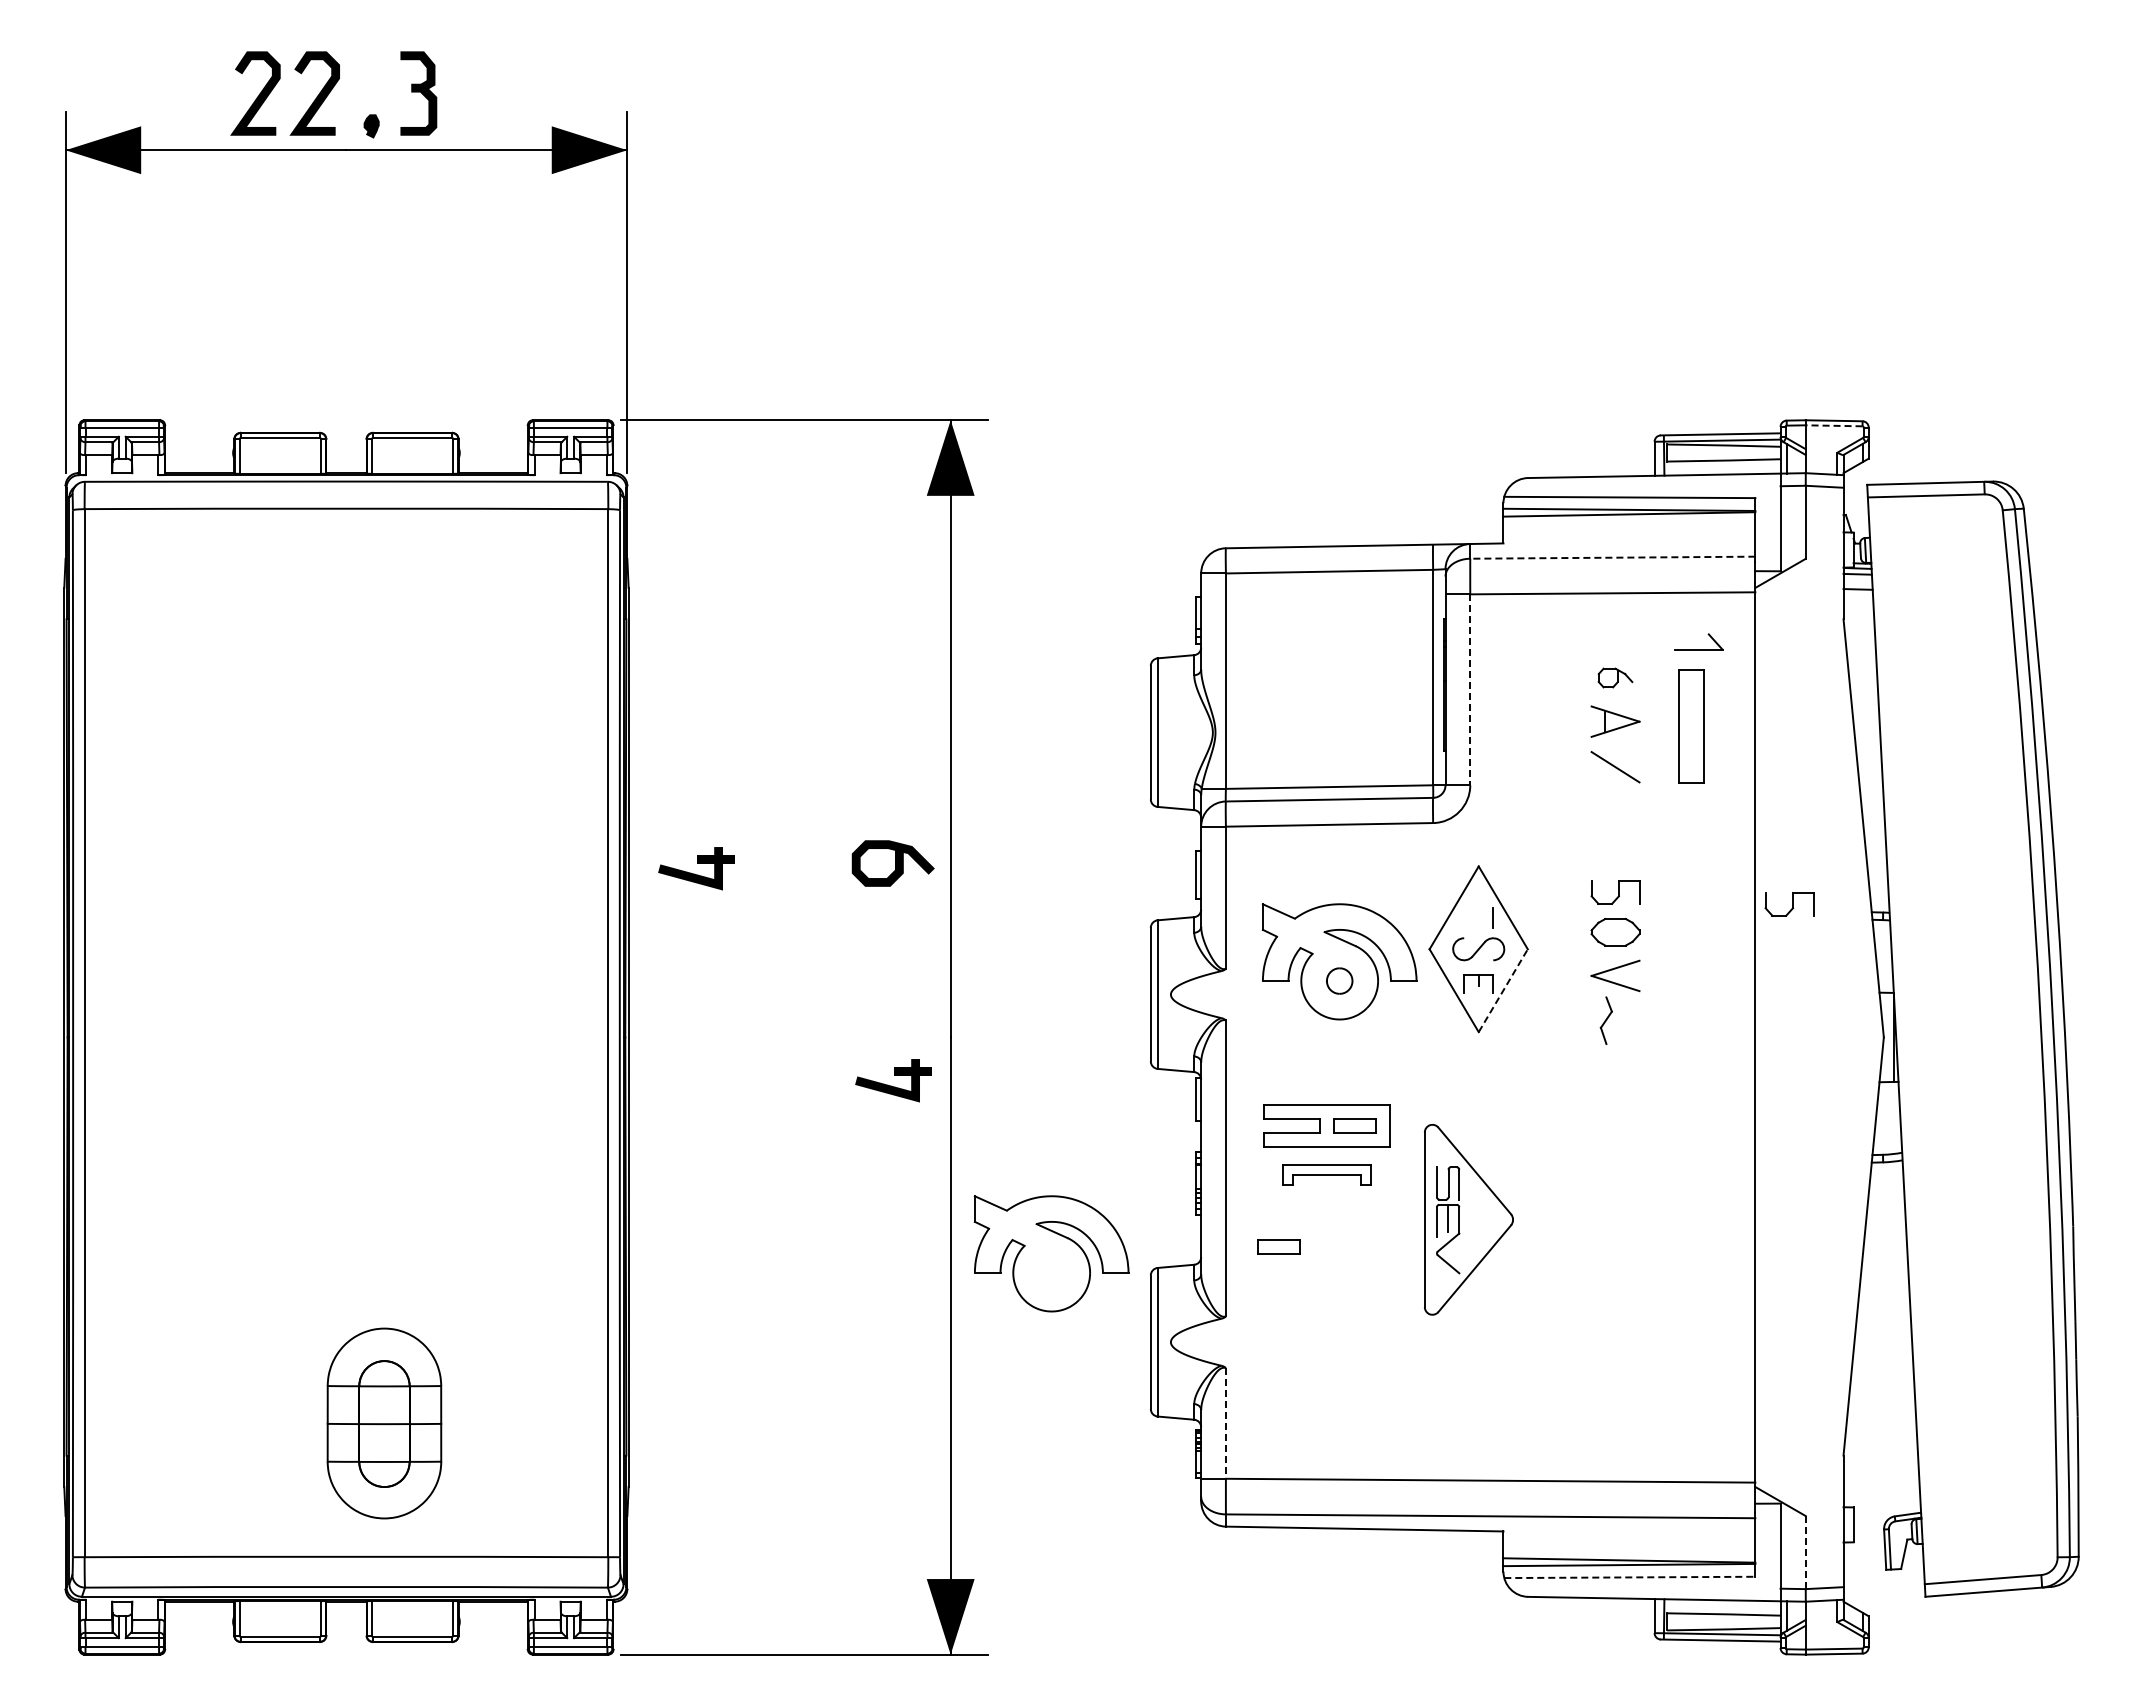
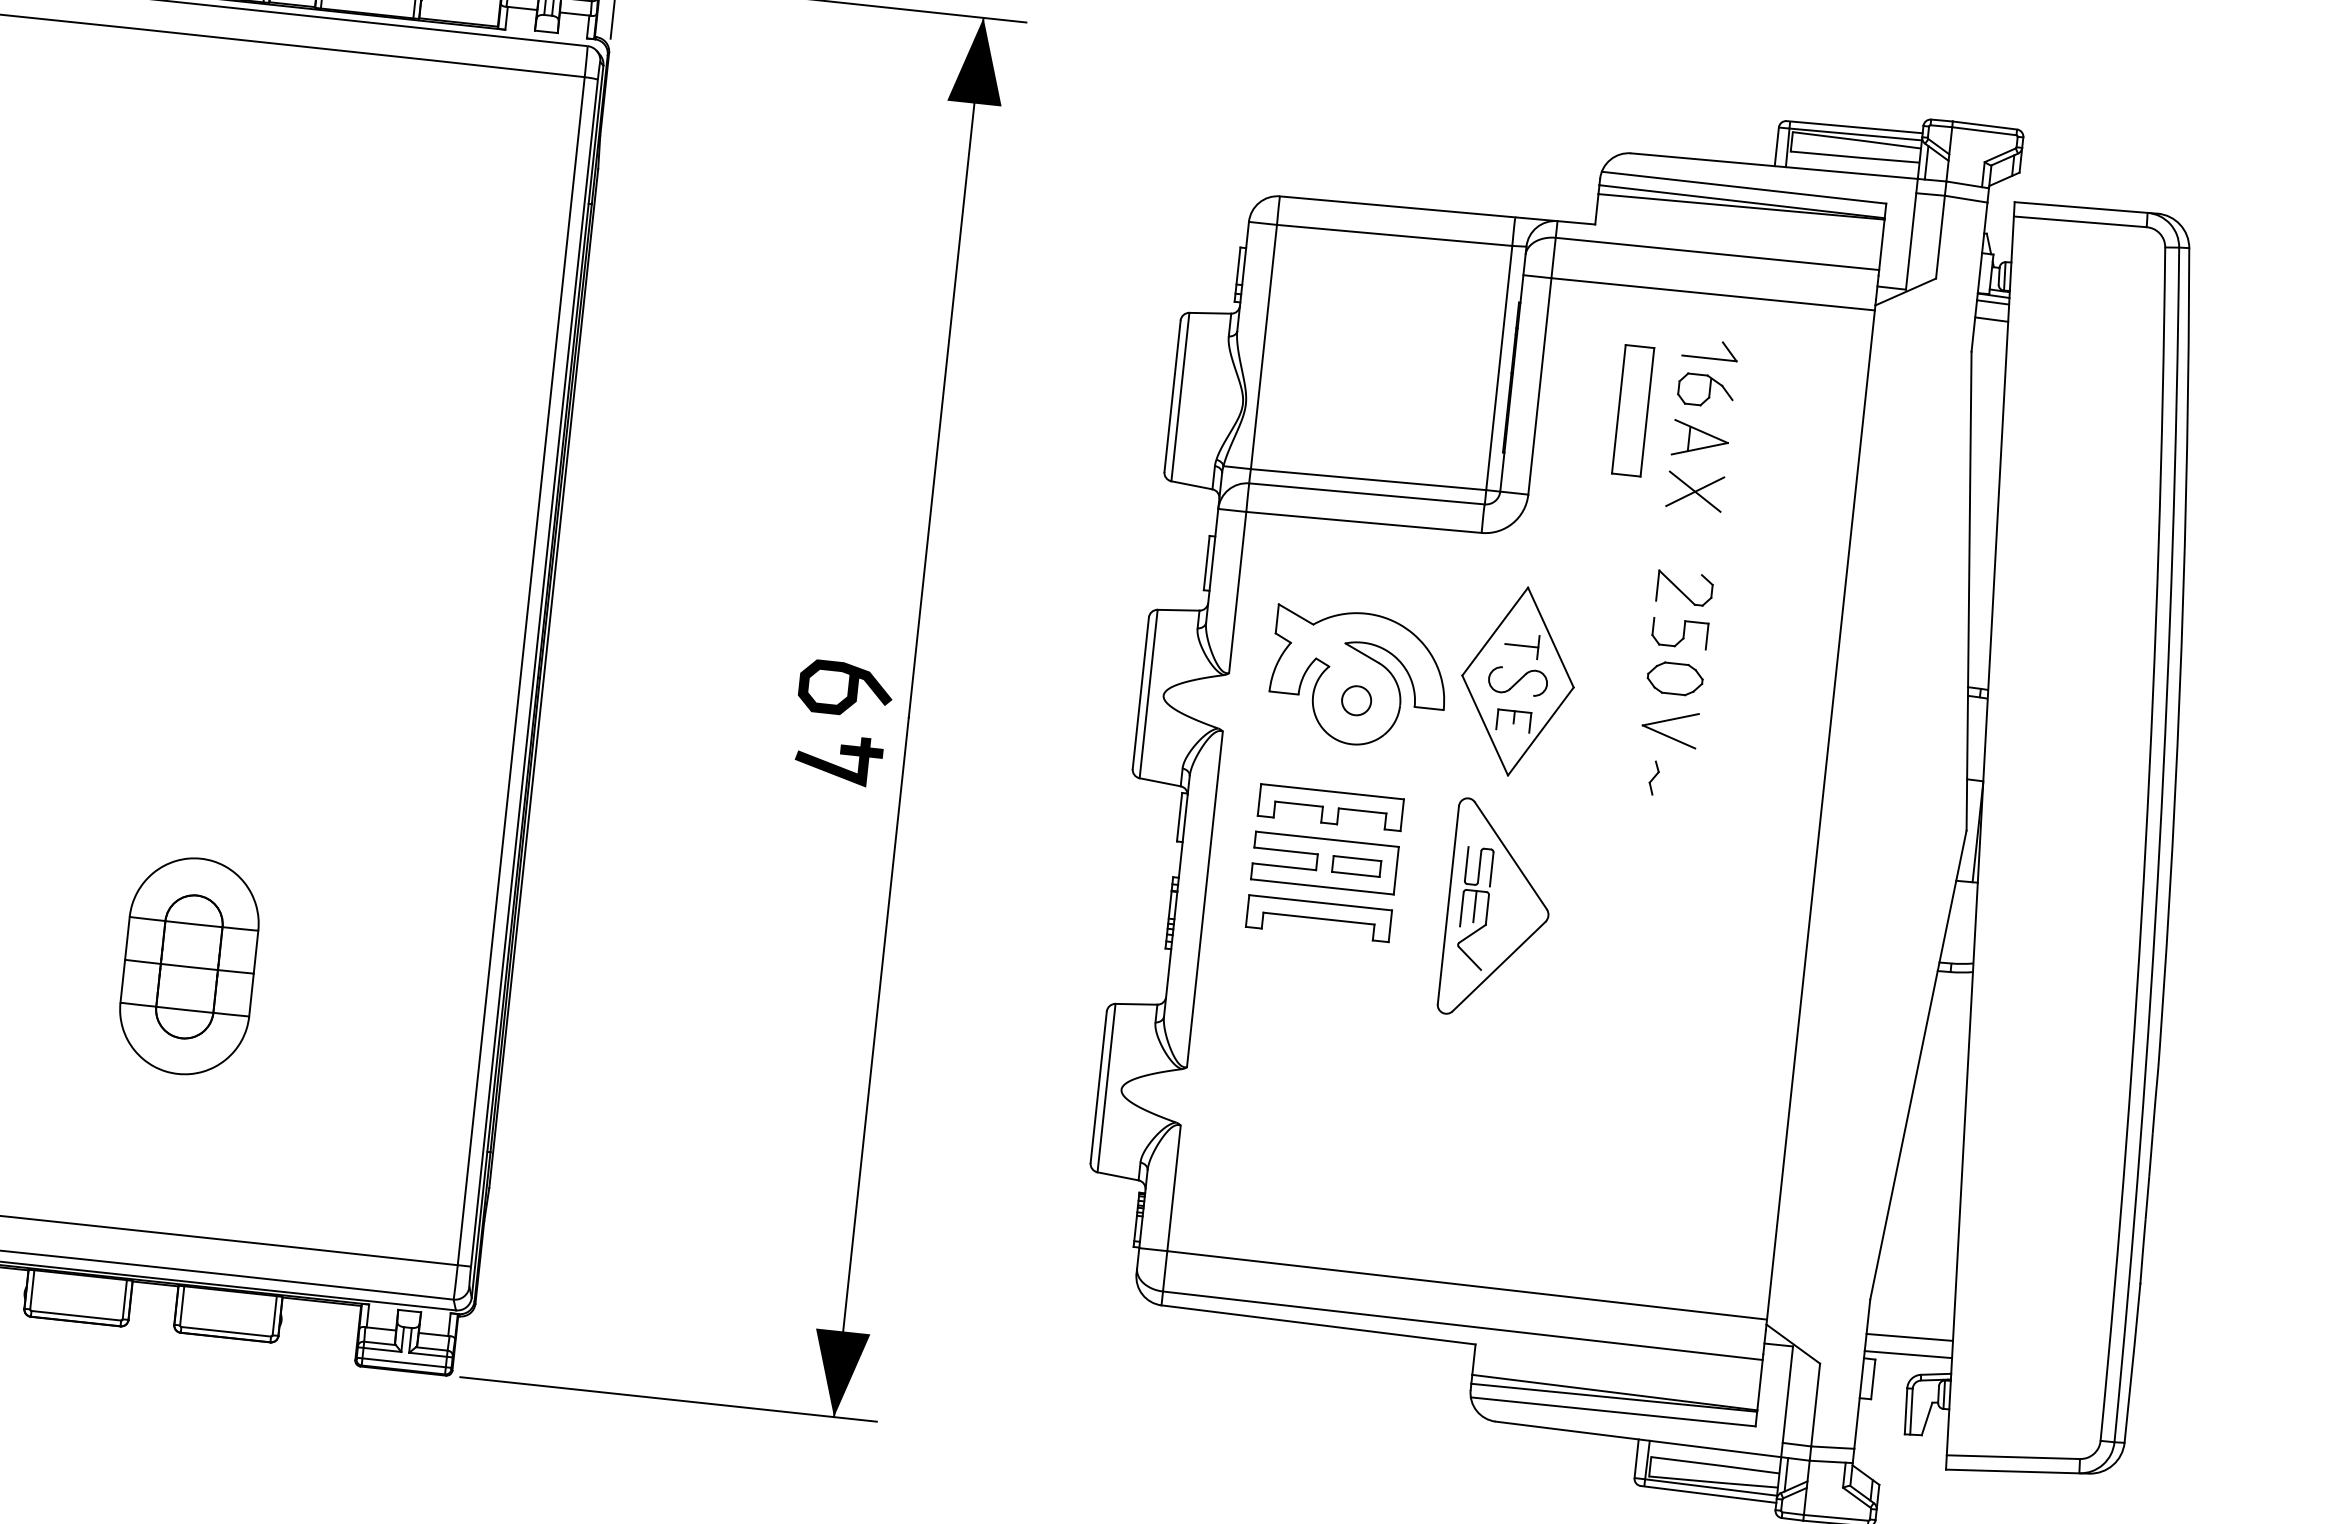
line: (1833, 425) -> (1983, 130), dashed -> solid
line: (1612, 557) -> (1717, 253), dashed -> solid
part: (1698, 649) -> (1709, 358), moved
part: (1615, 677) -> (1706, 390), size x1.43
line: (1470, 690) -> (1540, 387), dashed -> solid
part: (1691, 726) -> (1632, 410), moved
line: (1615, 767) -> (1695, 492), added
part: (1615, 852) -> (1684, 588), added
curve: (895, 863) -> (848, 689), moved
part: (696, 868) -> (641, 495), removed
part: (1789, 904) -> (1875, 668), removed
line: (1478, 917) -> (1521, 645), added
line: (1503, 990) -> (1541, 731), dashed -> solid
part: (1606, 1020) -> (1654, 777), size x0.62
part: (1326, 1076) -> (1330, 807), added
part: (1326, 1174) -> (1318, 918), size x1.43
part: (1468, 1219) -> (1497, 910), moved
part: (1278, 1246) -> (1255, 994), removed
part: (1051, 1253) -> (996, 974), removed
part: (384, 1423) -> (189, 966), moved
line: (1225, 1423) -> (1173, 1188), dashed -> solid
line: (1881, 1484) -> (1909, 1337), added
line: (1881, 1499) -> (1907, 1354), added
line: (1805, 1552) -> (1815, 1404), dashed -> solid
line: (1629, 1577) -> (1612, 1411), dashed -> solid

